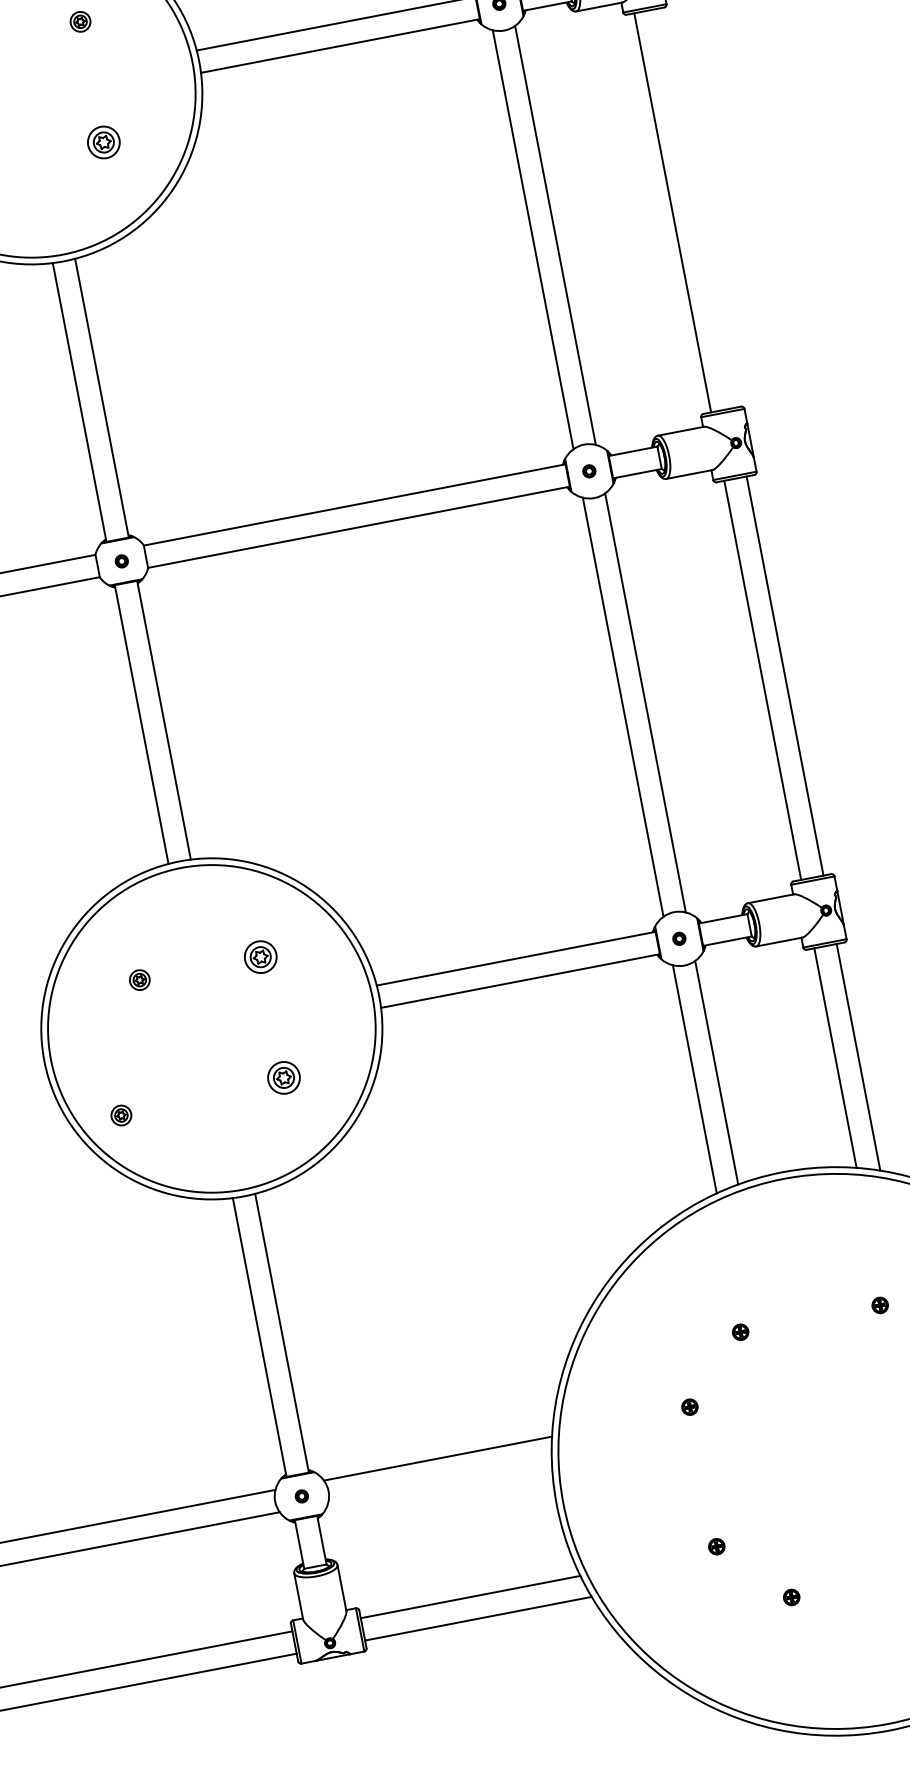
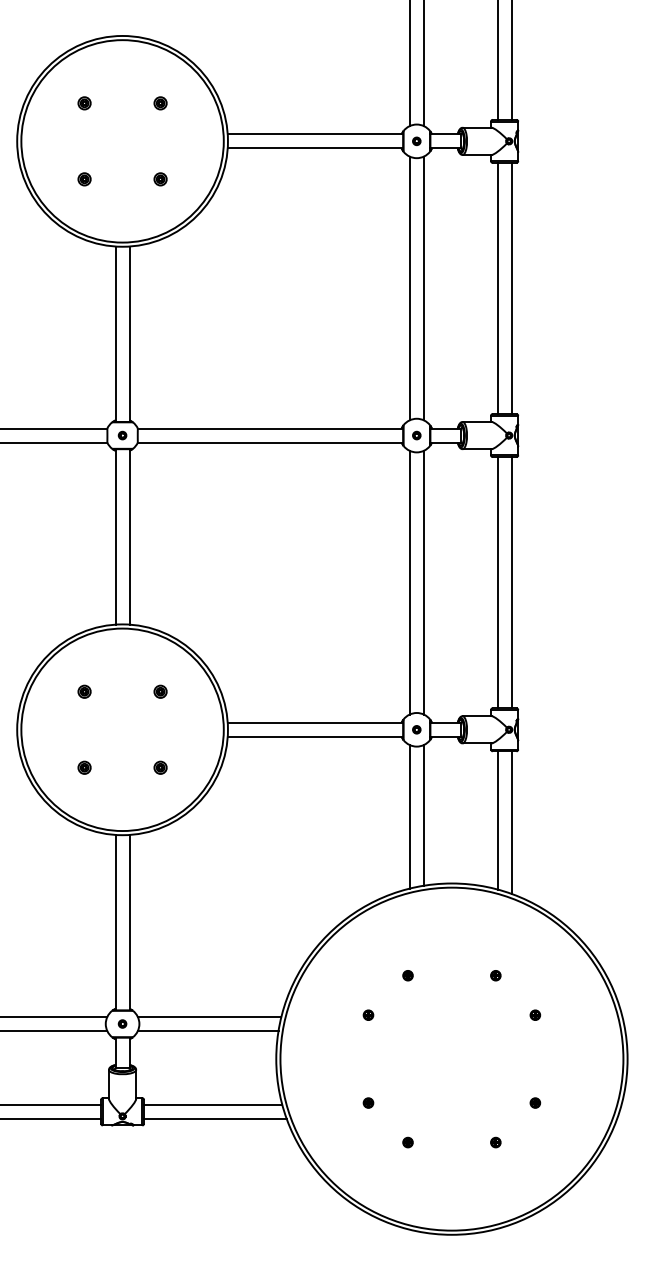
part: (103, 142) -> (160, 179), size x0.62
line: (694, 208) -> (511, 288), added
part: (260, 956) -> (160, 691), size x0.62
part: (283, 1077) -> (160, 767), size x0.62
part: (121, 1115) -> (84, 767), moved
line: (439, 1482) -> (207, 1031), added

